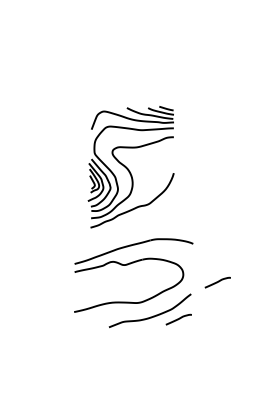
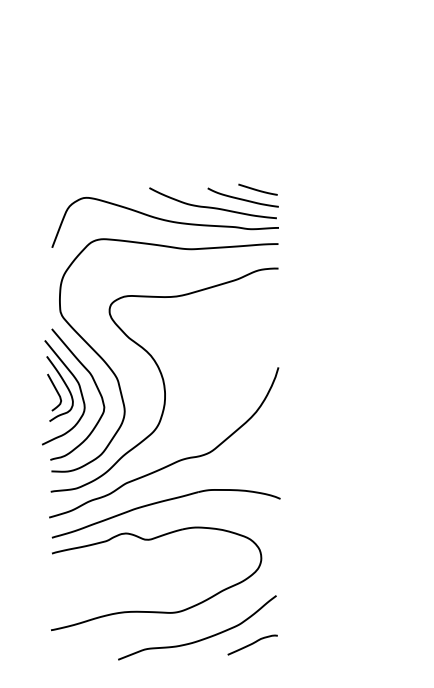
part: (130, 167) -> (159, 351), size x1.43
curve: (217, 282) -> (327, 573), removed

